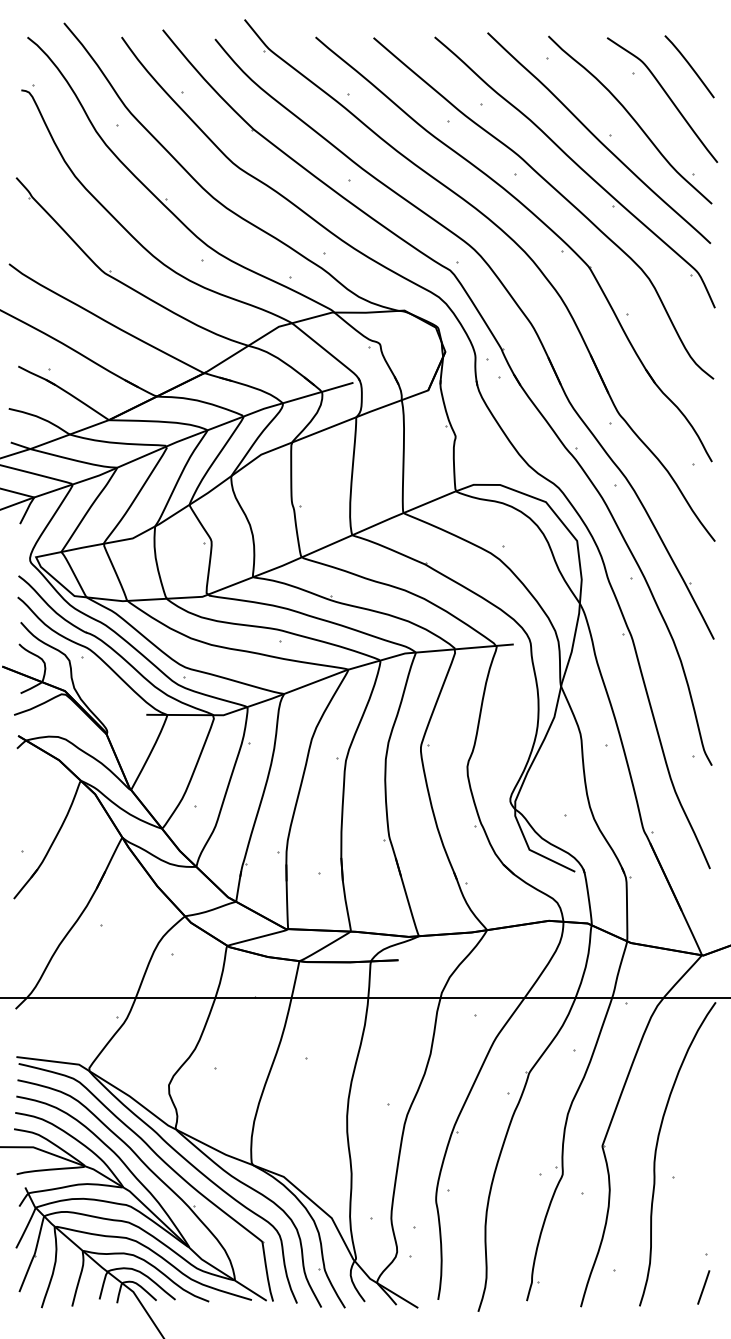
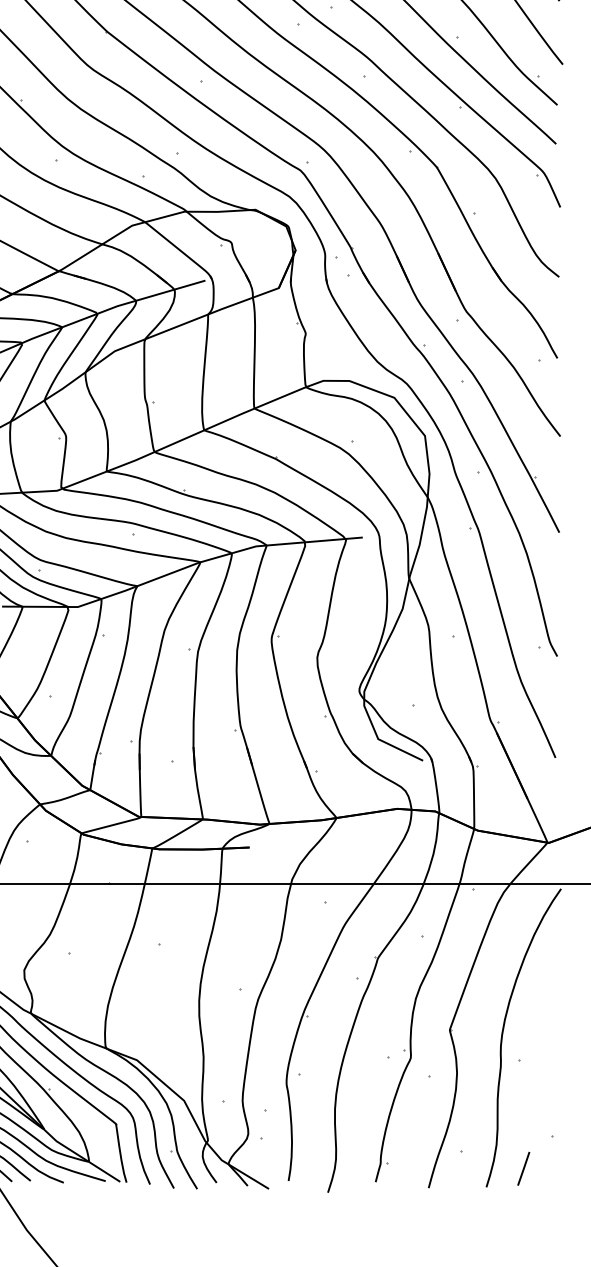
line: (703, 1287) -> (523, 1168), moved

